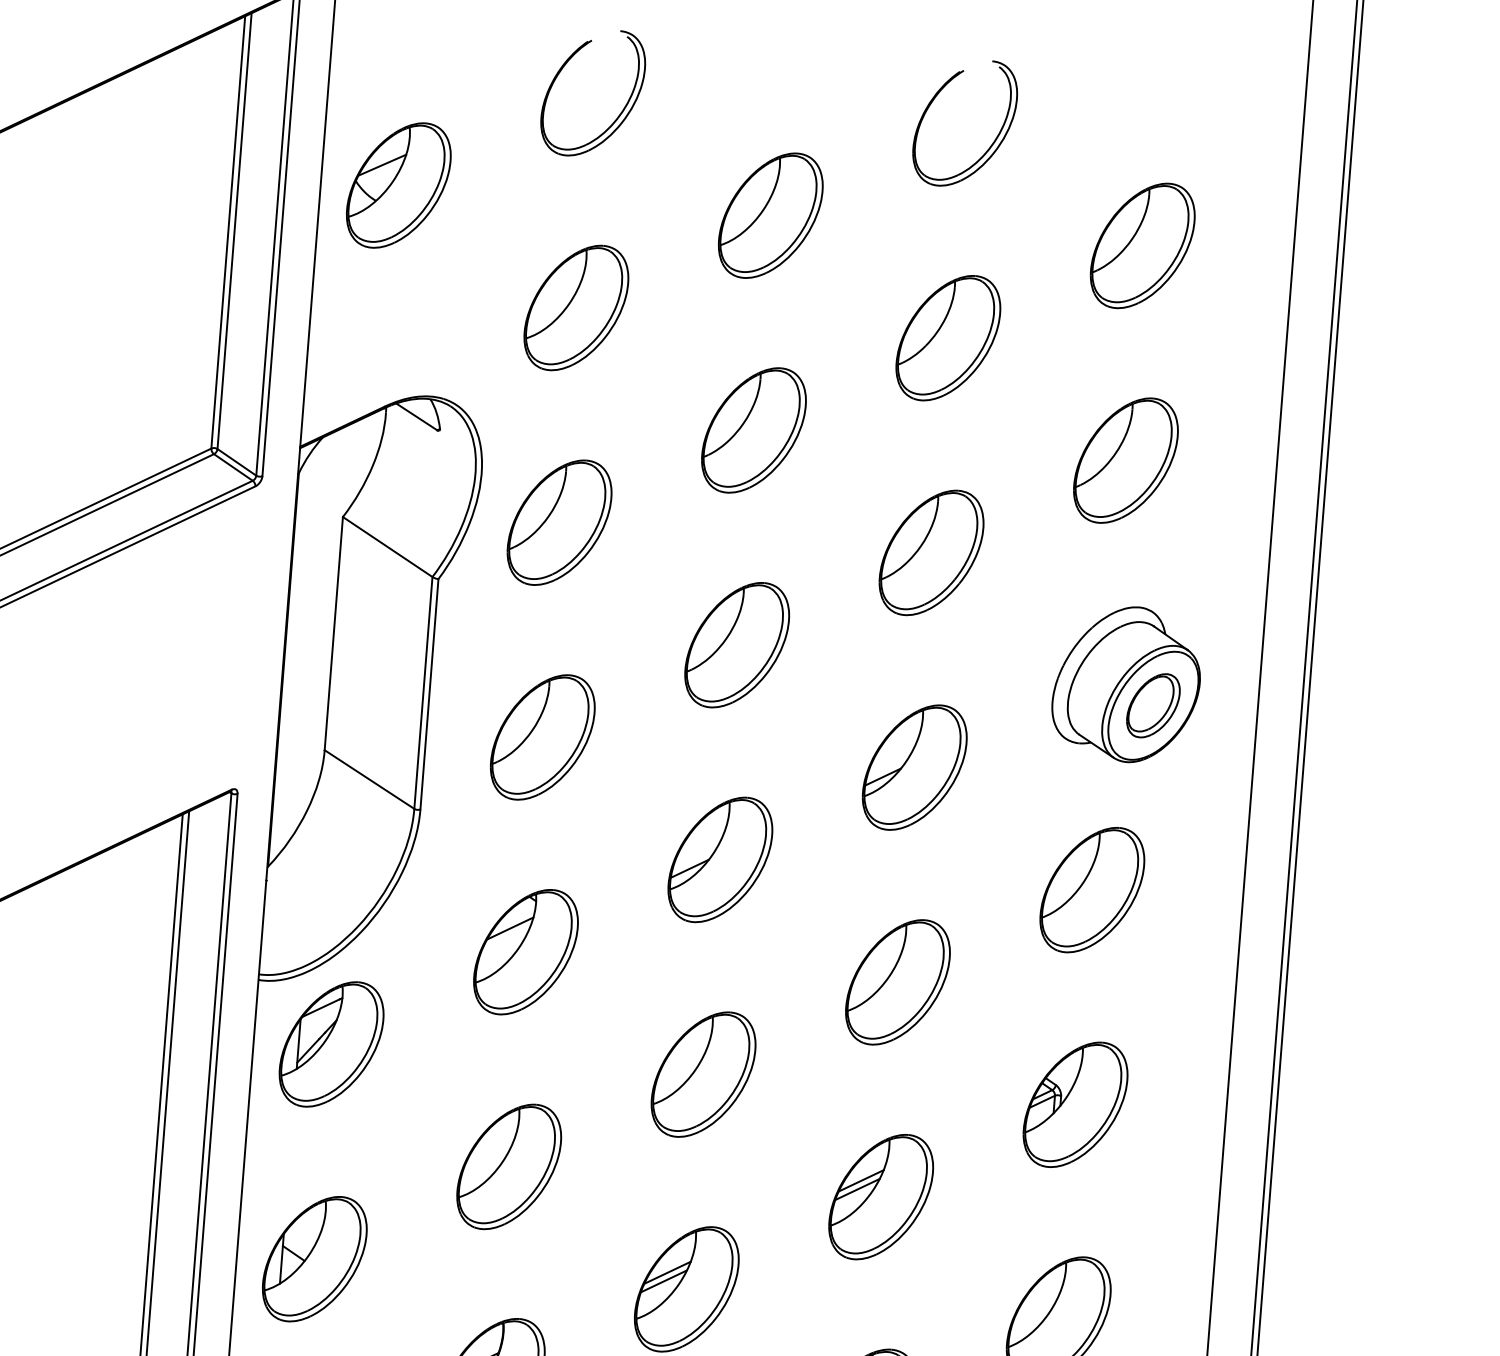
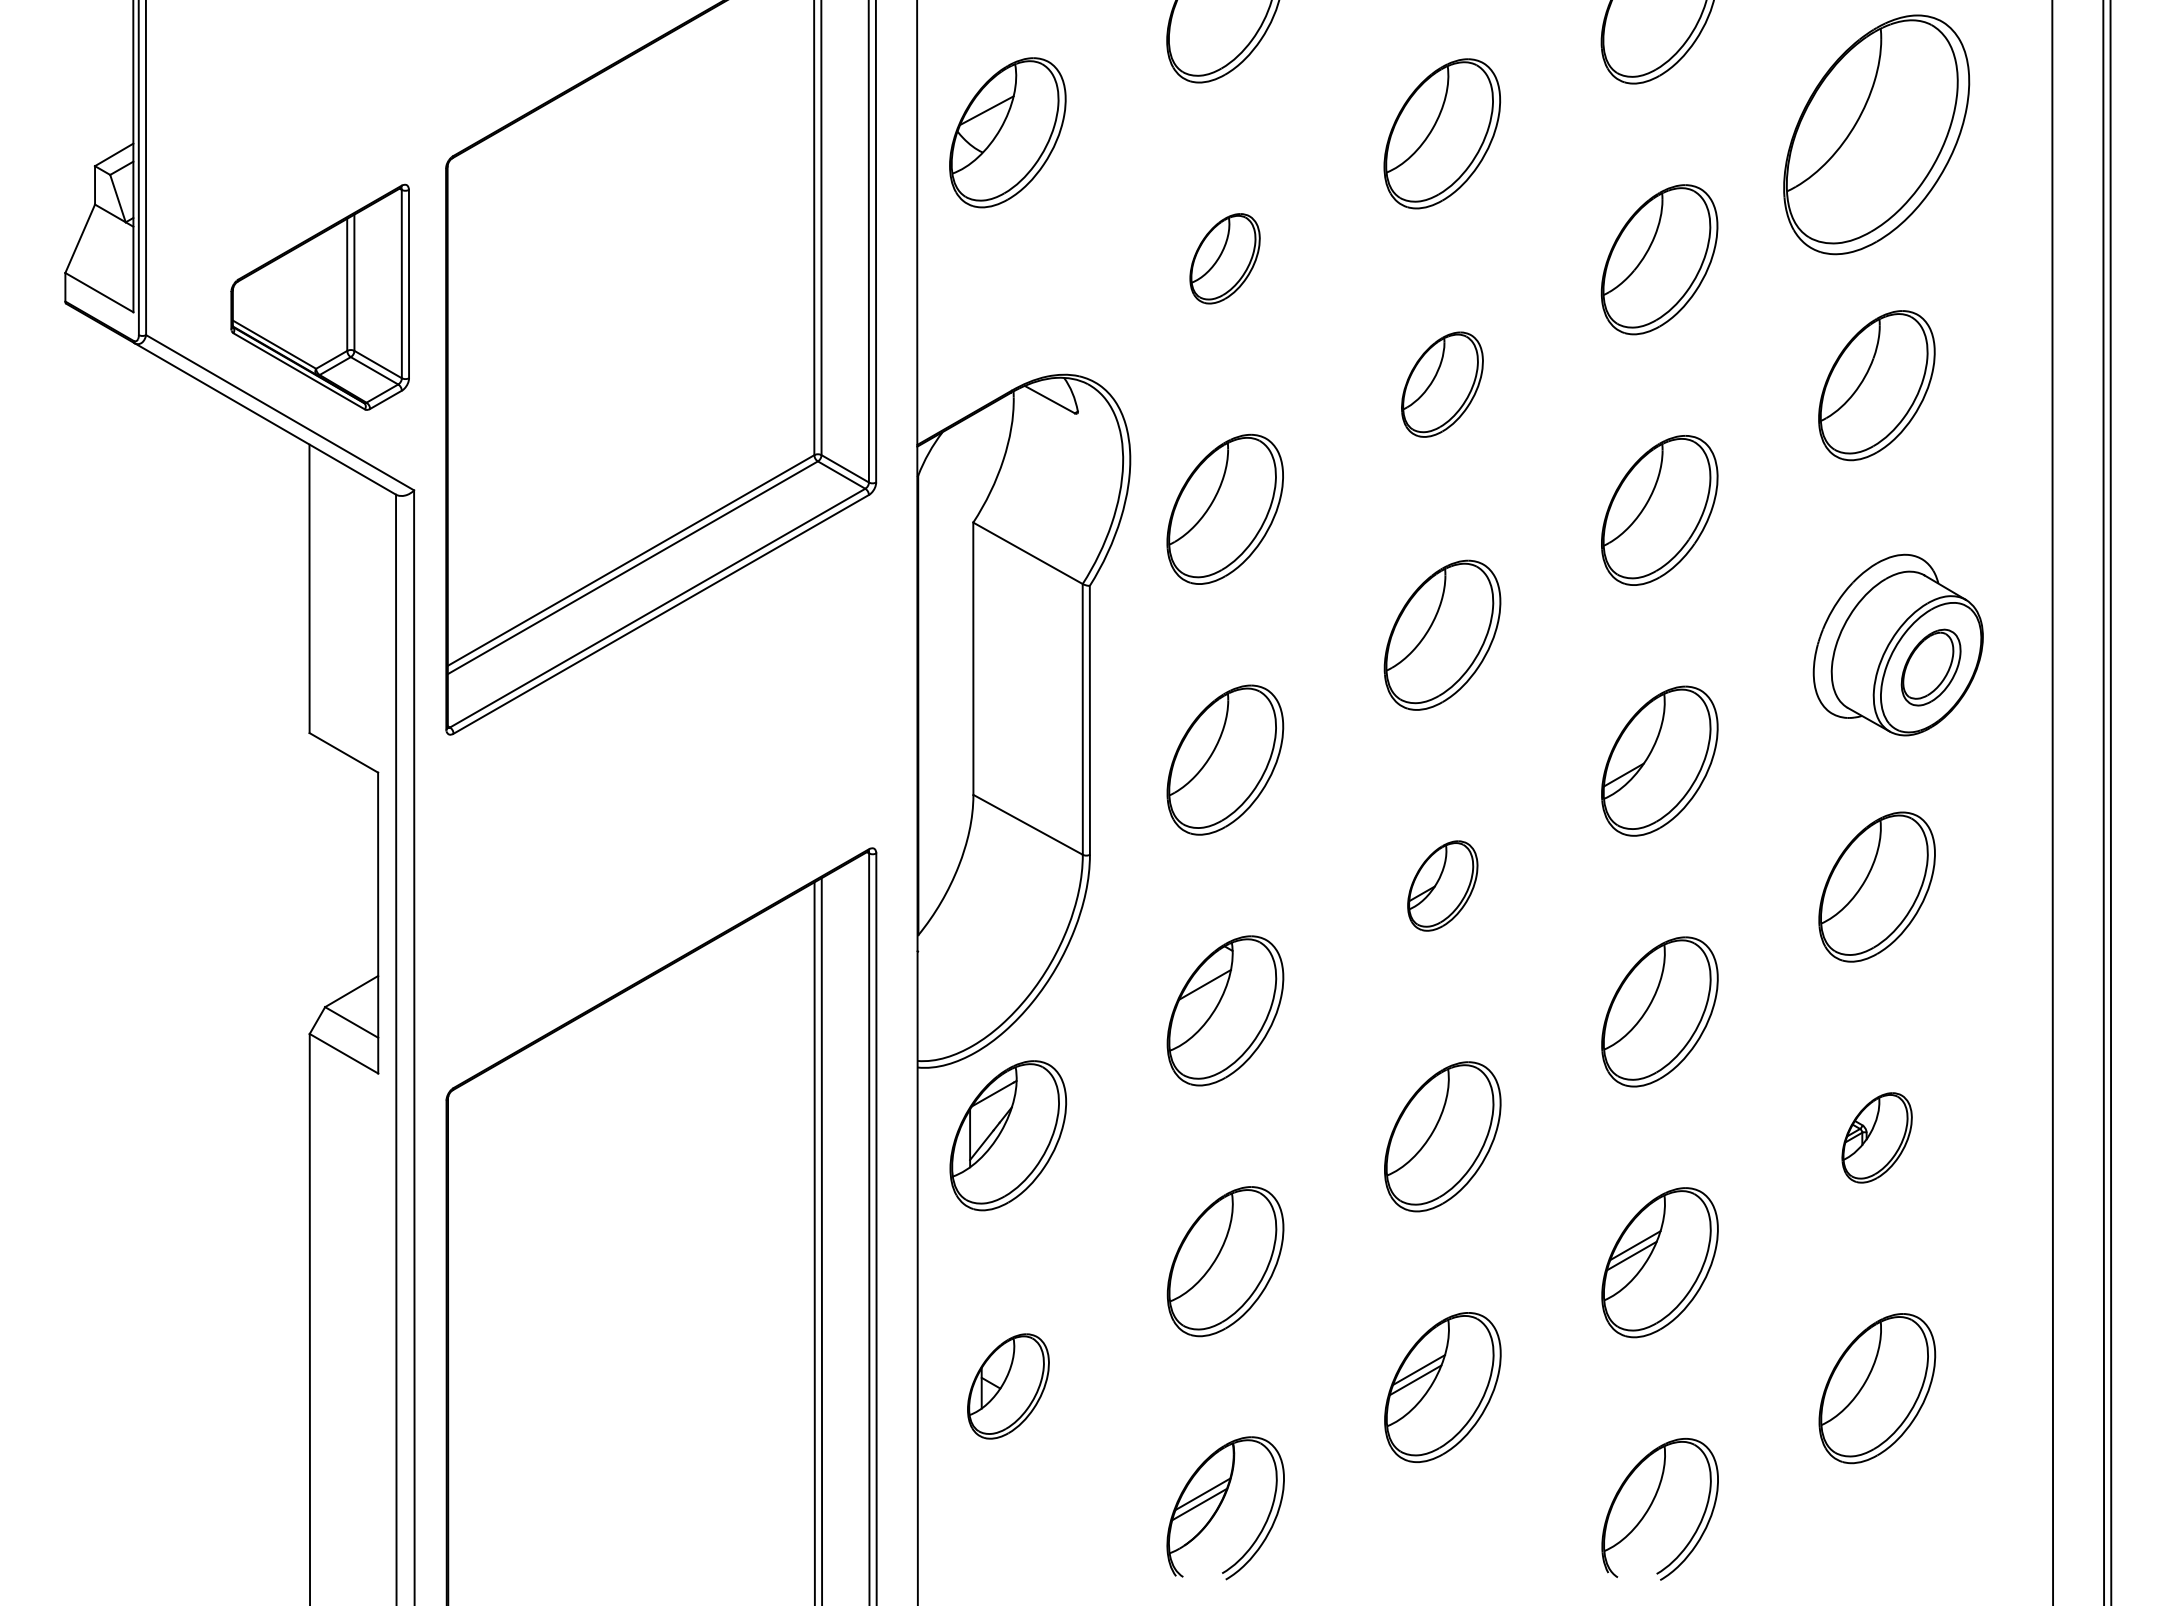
part: (1142, 245) -> (1876, 134), size x1.6
part: (575, 307) -> (1224, 258), size x0.6
part: (754, 430) -> (1442, 384), size x0.7
part: (720, 859) -> (1442, 885), size x0.6
part: (1074, 1104) -> (1876, 1137), size x0.6
part: (314, 1259) -> (1008, 1386), size x0.7

